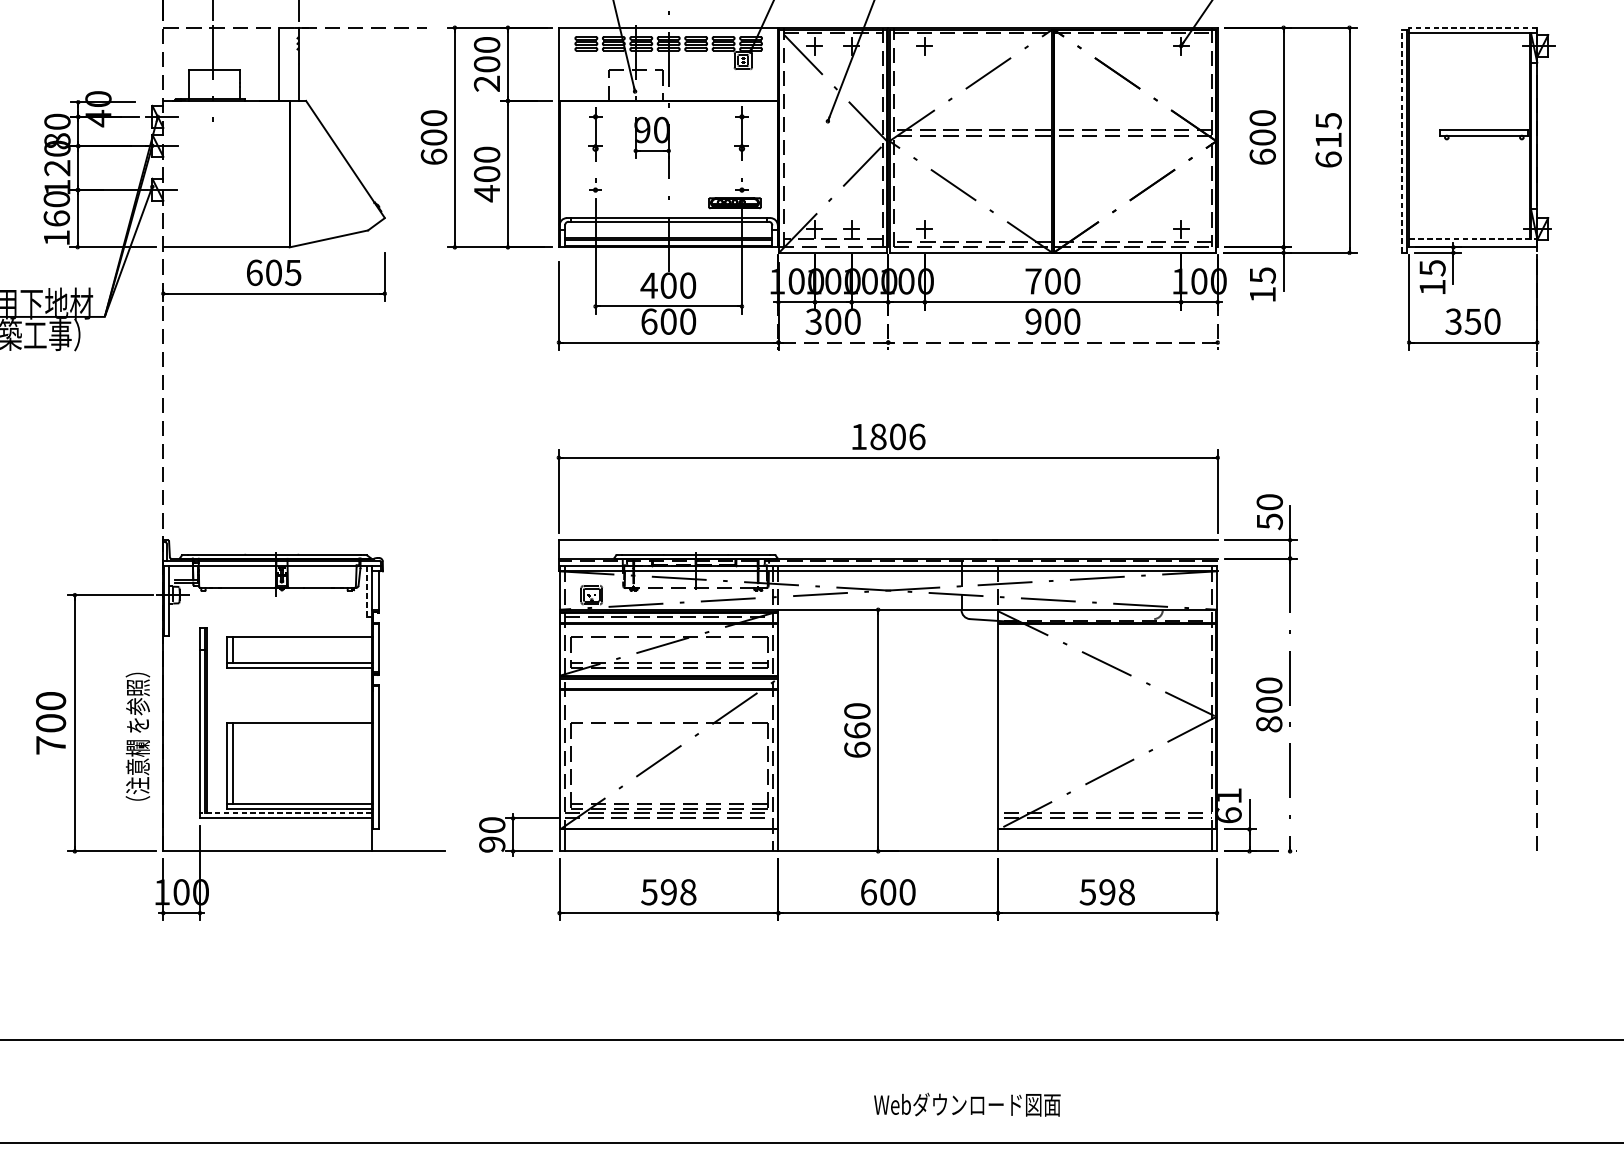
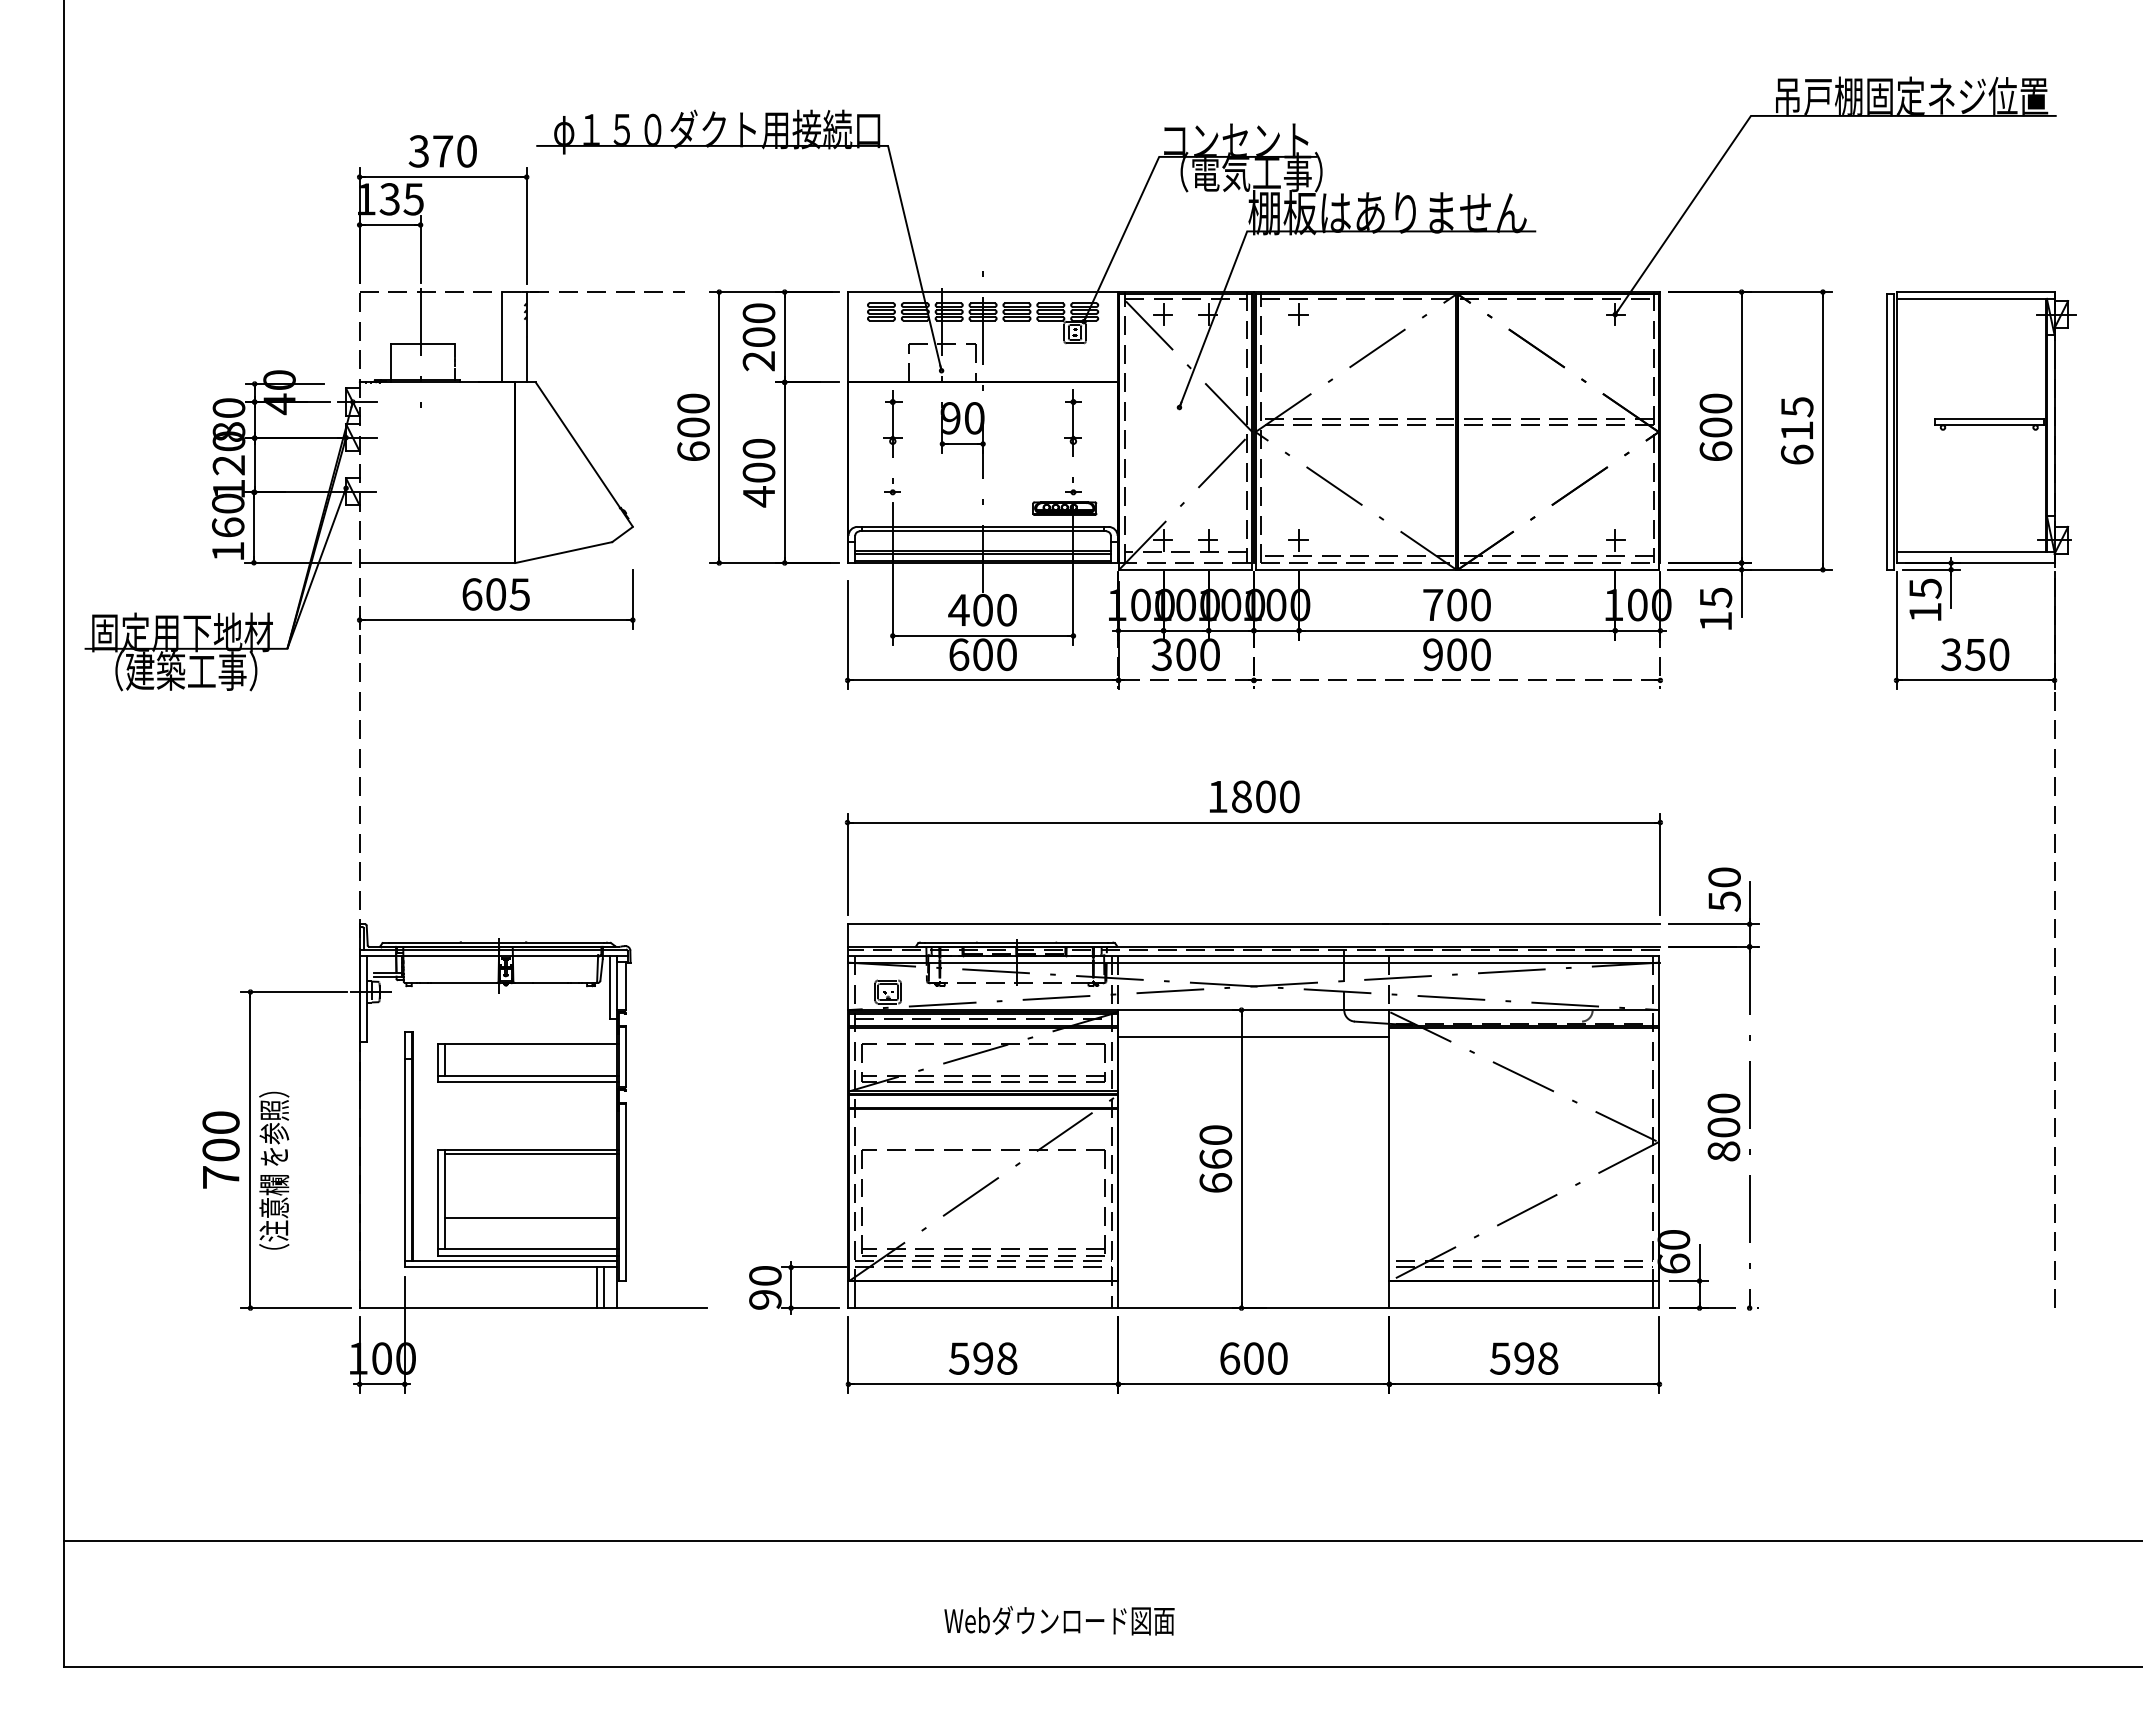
line: (1473, 28) -> (1975, 292), dashed -> solid
line: (1401, 141) -> (1887, 432), dashed -> solid
line: (1473, 238) -> (1976, 552), dashed -> solid
text: (917, 436) -> (1289, 796), 1806 -> 1800
line: (366, 592) -> (610, 988), dashed -> solid
line: (887, 631) -> (1253, 1036), added
line: (302, 726) -> (531, 1153), added
text: (138, 736) -> (274, 1170), moved
line: (302, 777) -> (531, 1217), added
text: (1228, 795) -> (1673, 1239), 61 -> 60
line: (285, 812) -> (510, 1260), dashed -> solid
line: (355, 834) -> (596, 1287), added
line: (361, 834) -> (603, 1287), added
text: (967, 1104) -> (1059, 1620), moved

